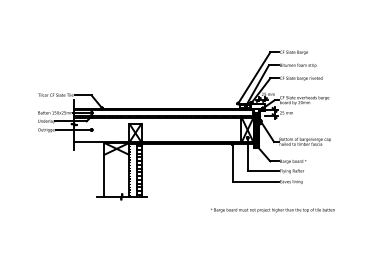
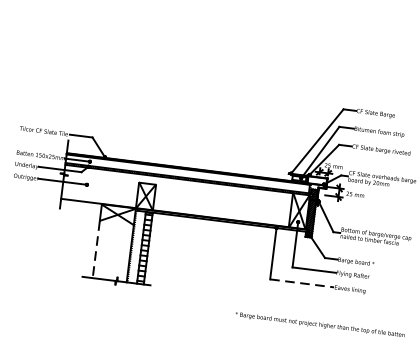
line: (104, 176) -> (96, 250), solid -> dashed
line: (256, 181) -> (302, 283), solid -> dashed

